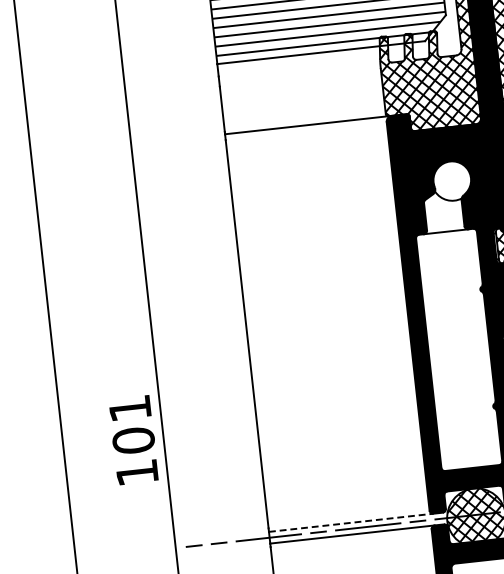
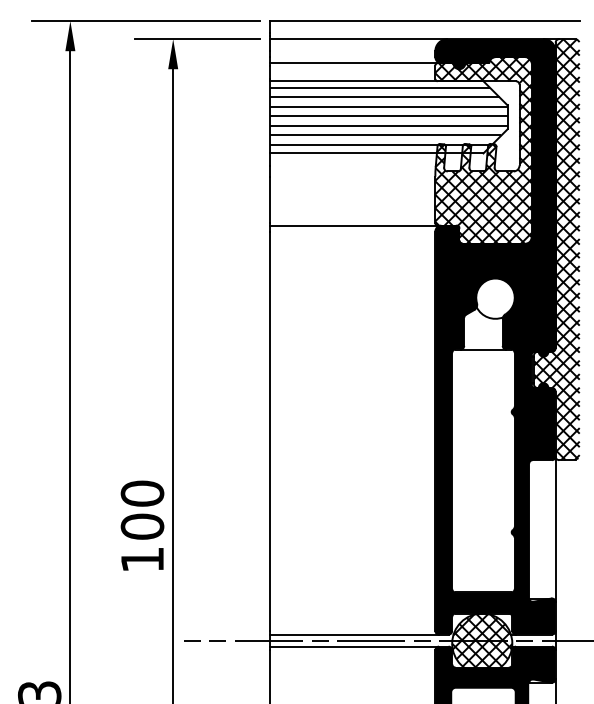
text: (130, 408) -> (142, 493), 101 -> 100
line: (351, 522) -> (354, 634), dashed -> solid

